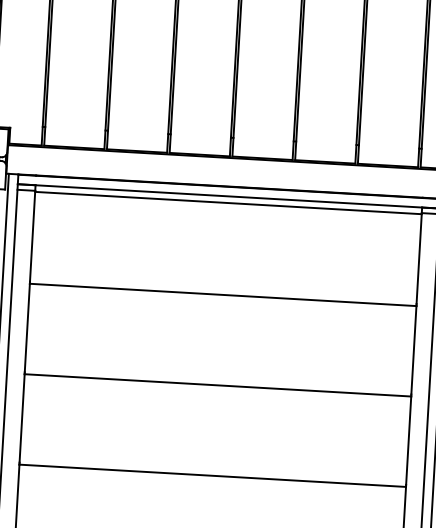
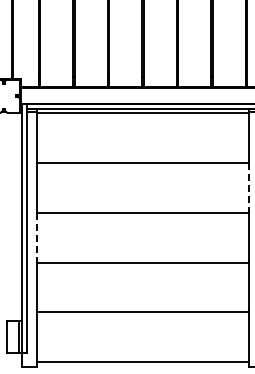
line: (414, 351) -> (249, 188), solid -> dashed
line: (21, 418) -> (36, 237), solid -> dashed

